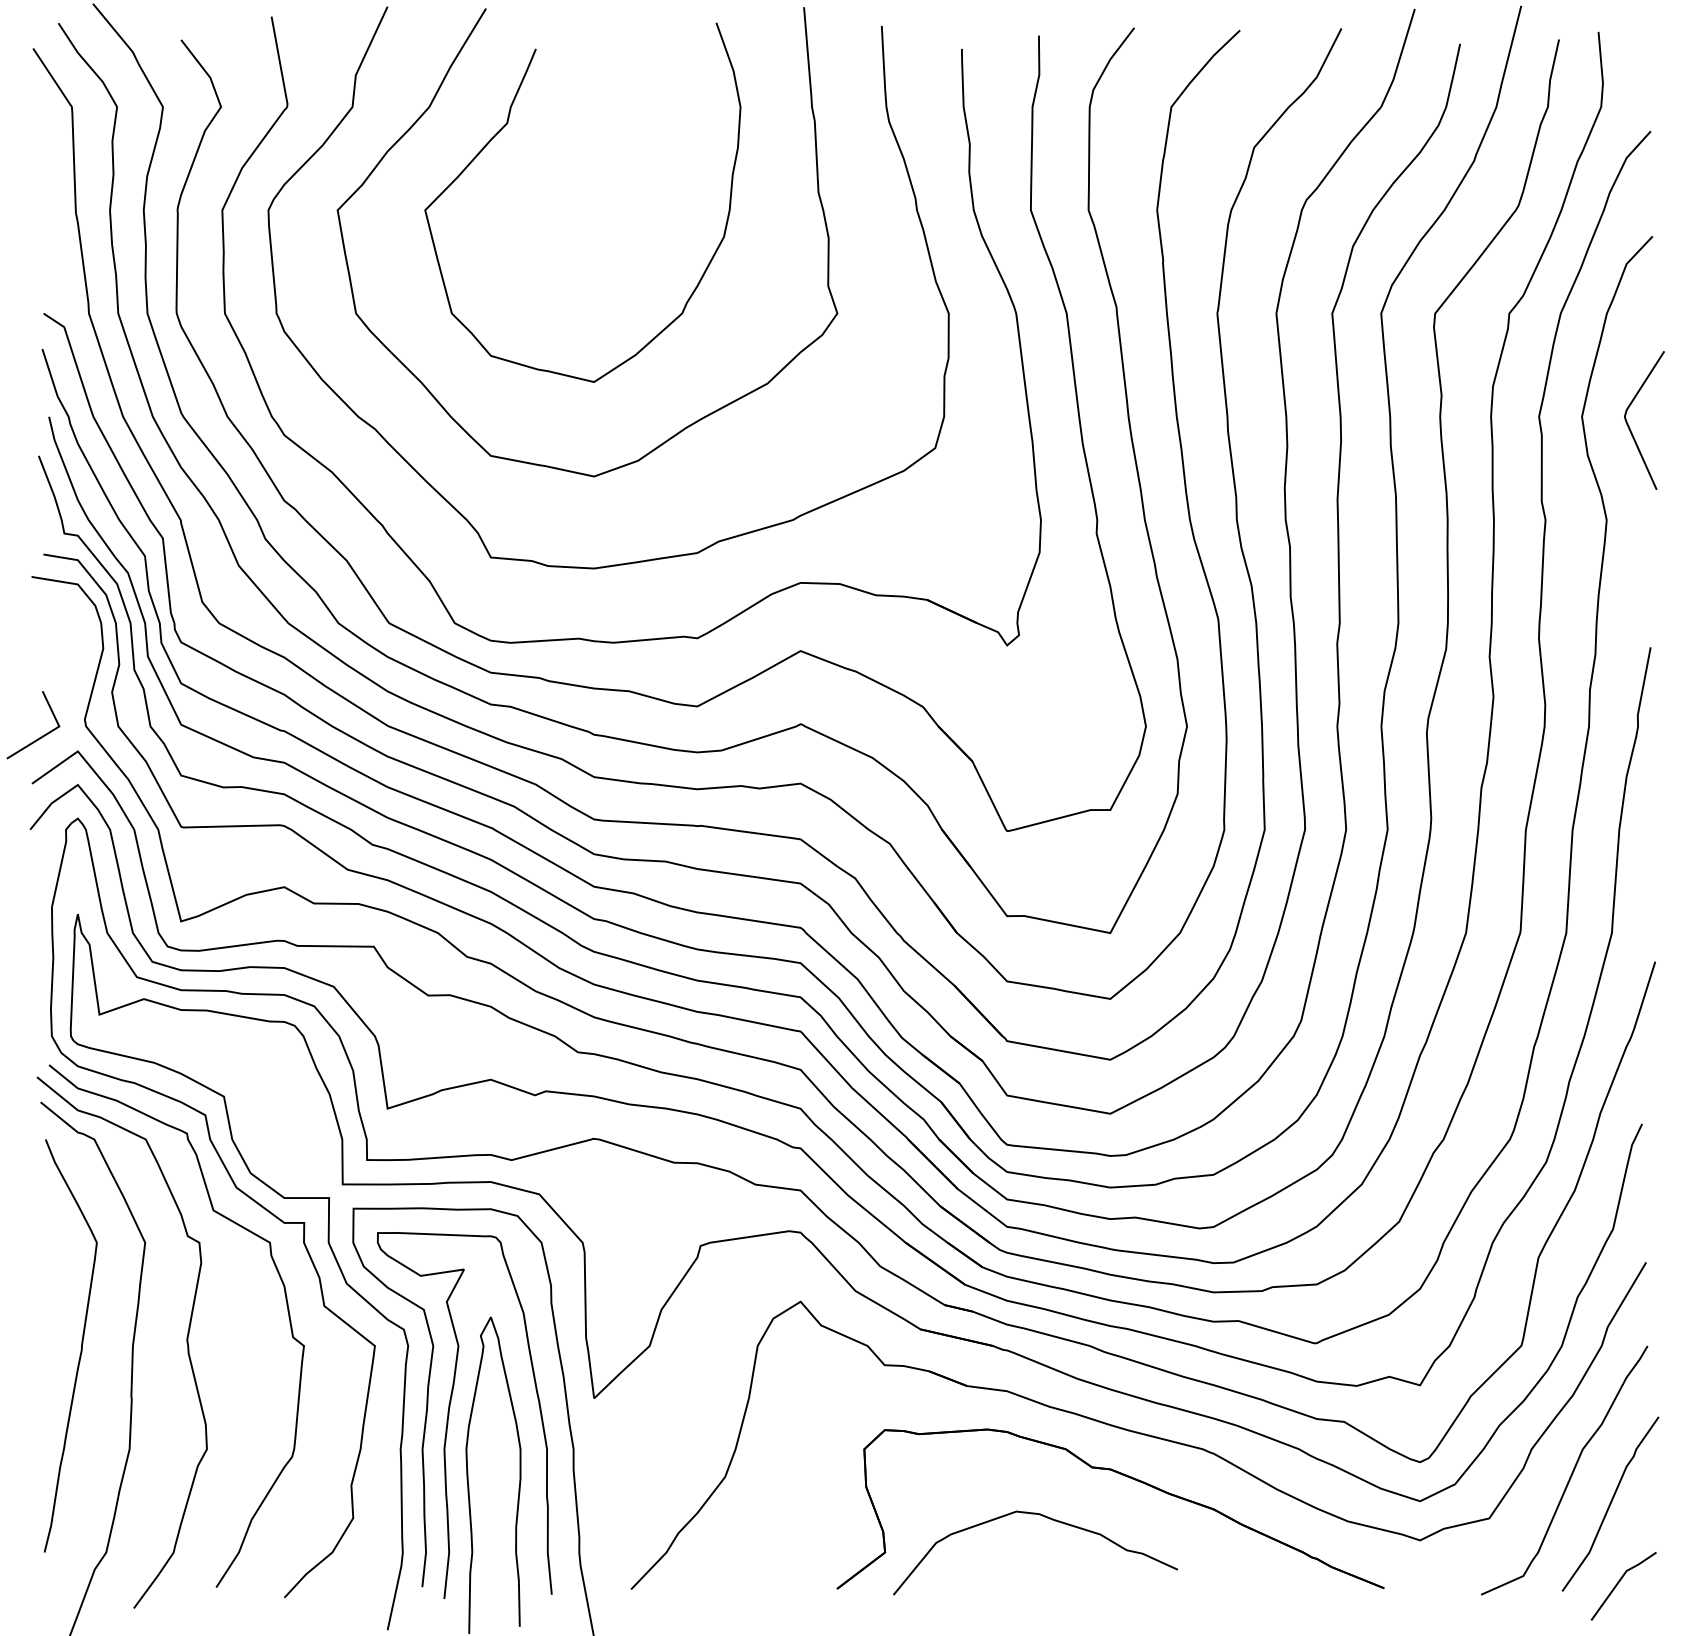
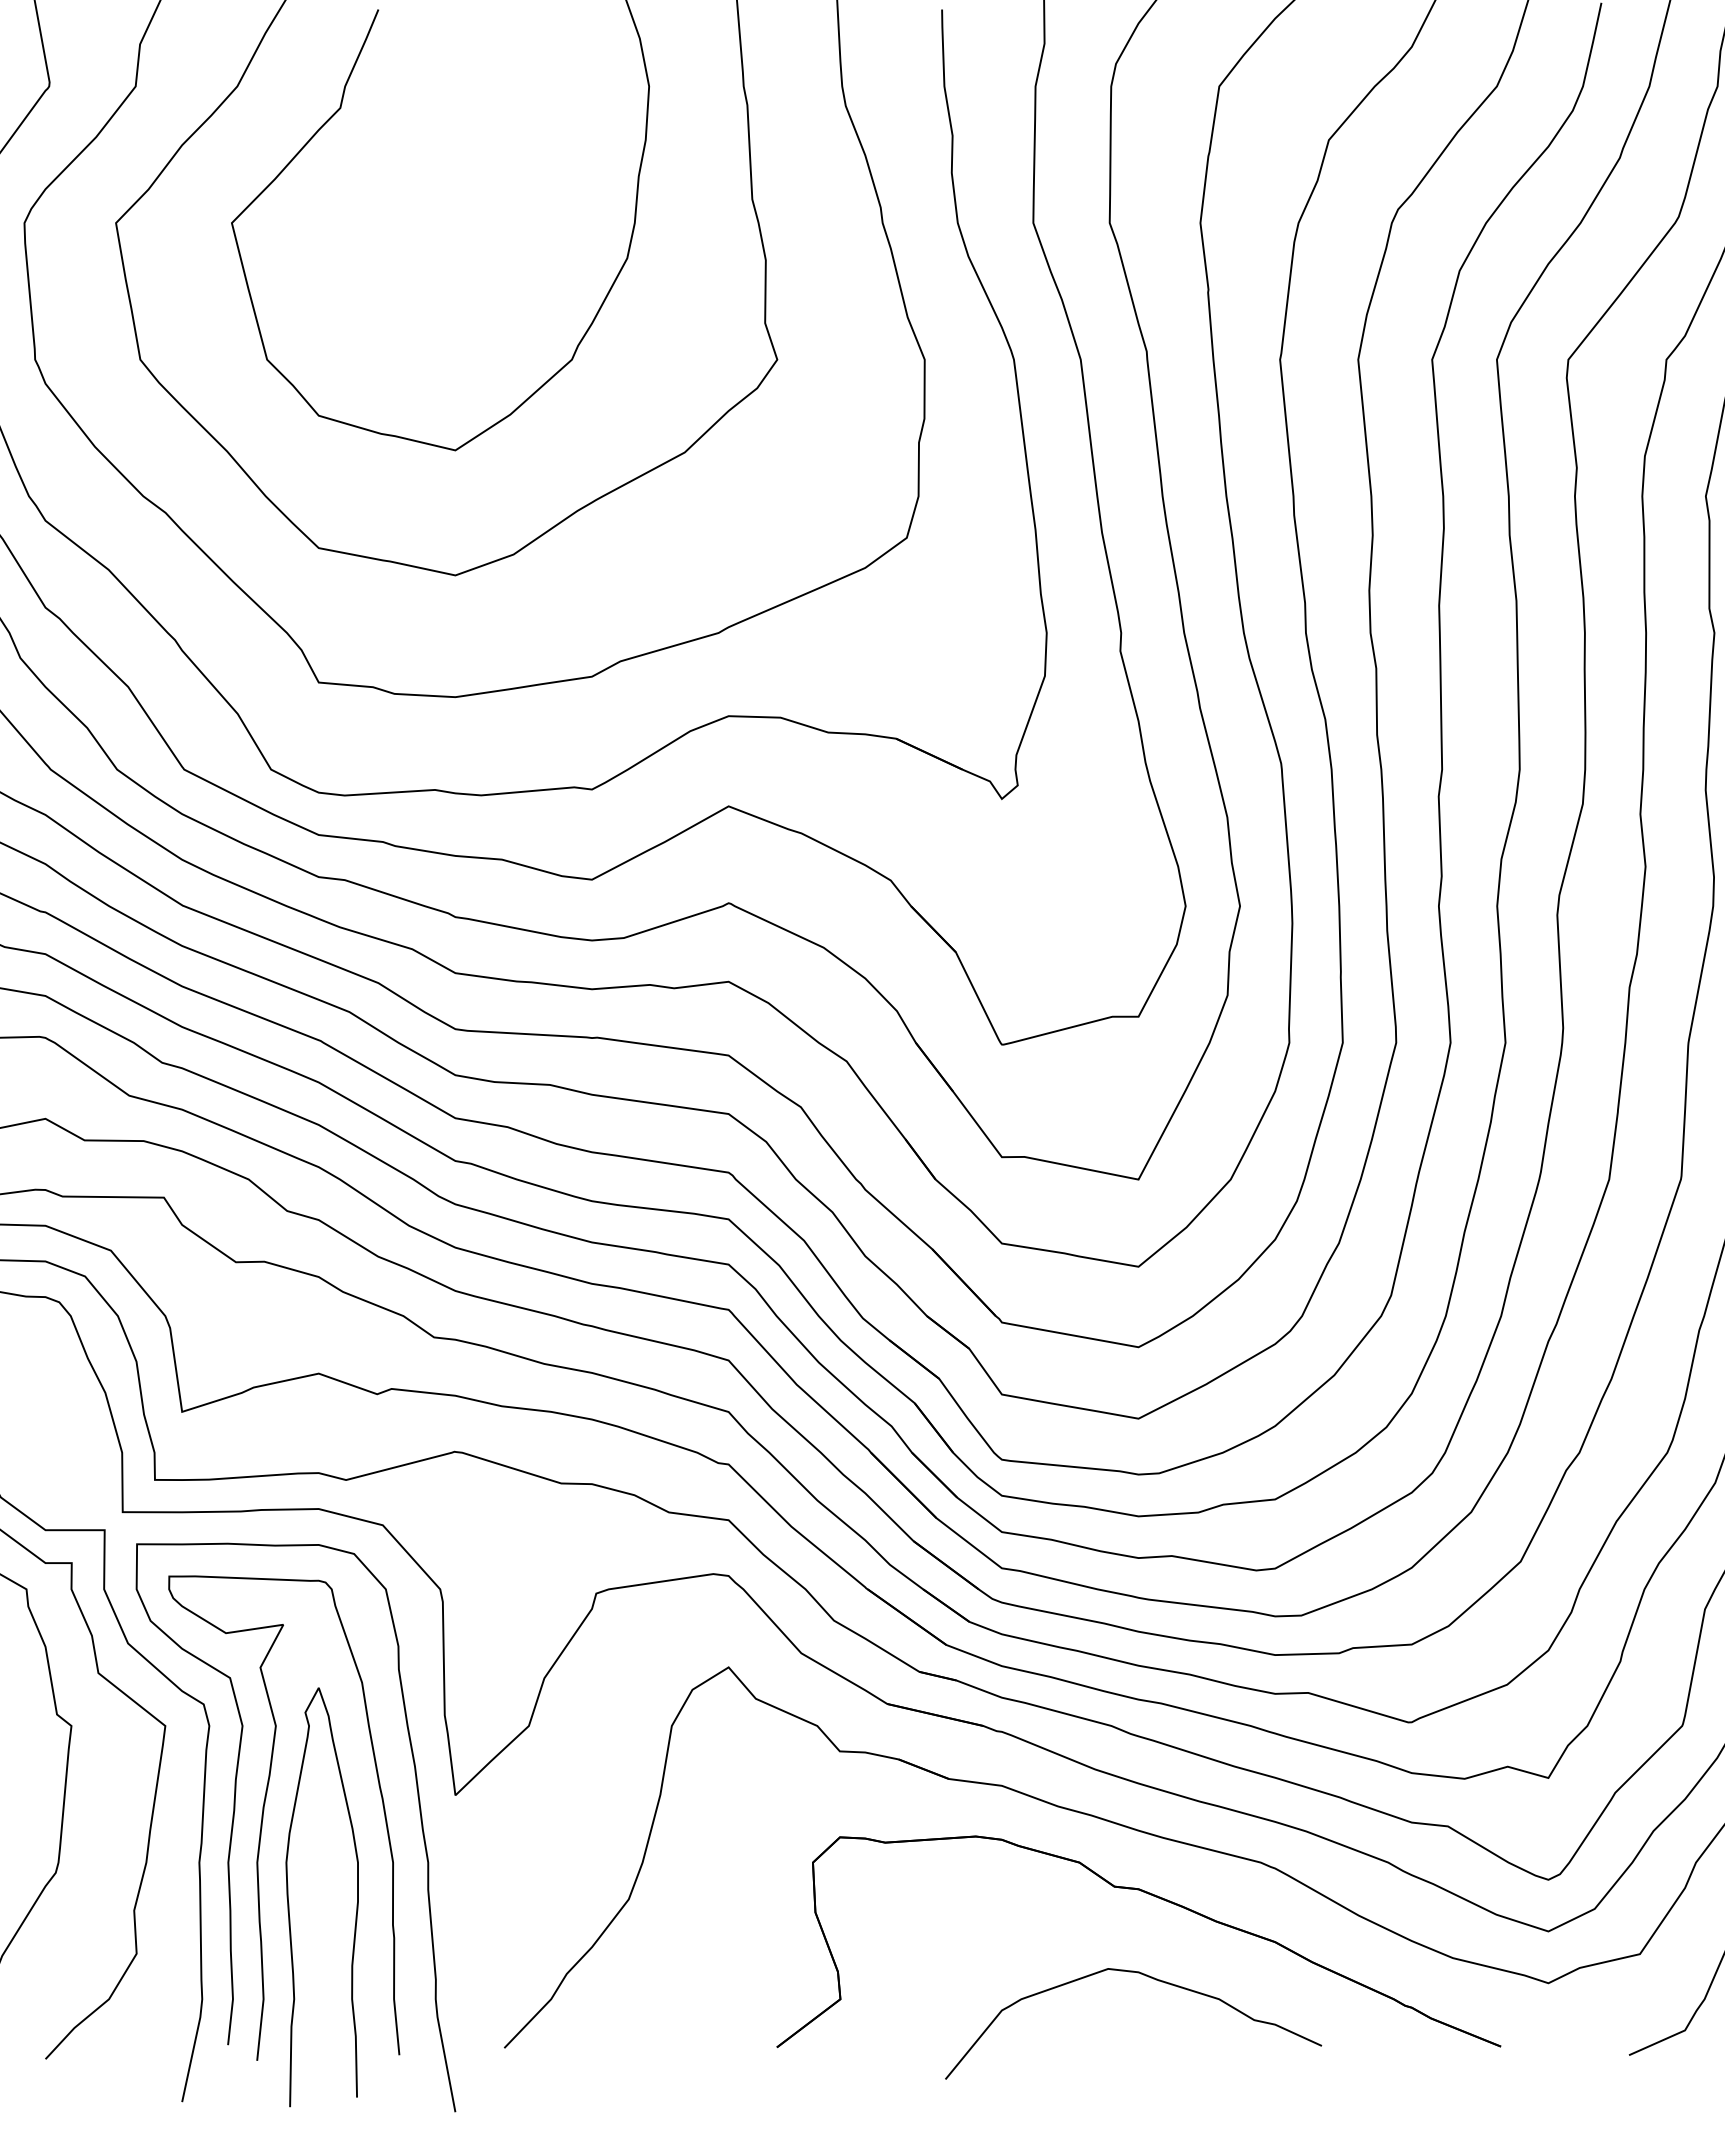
curve: (1049, 1519) -> (1151, 1979), moved

